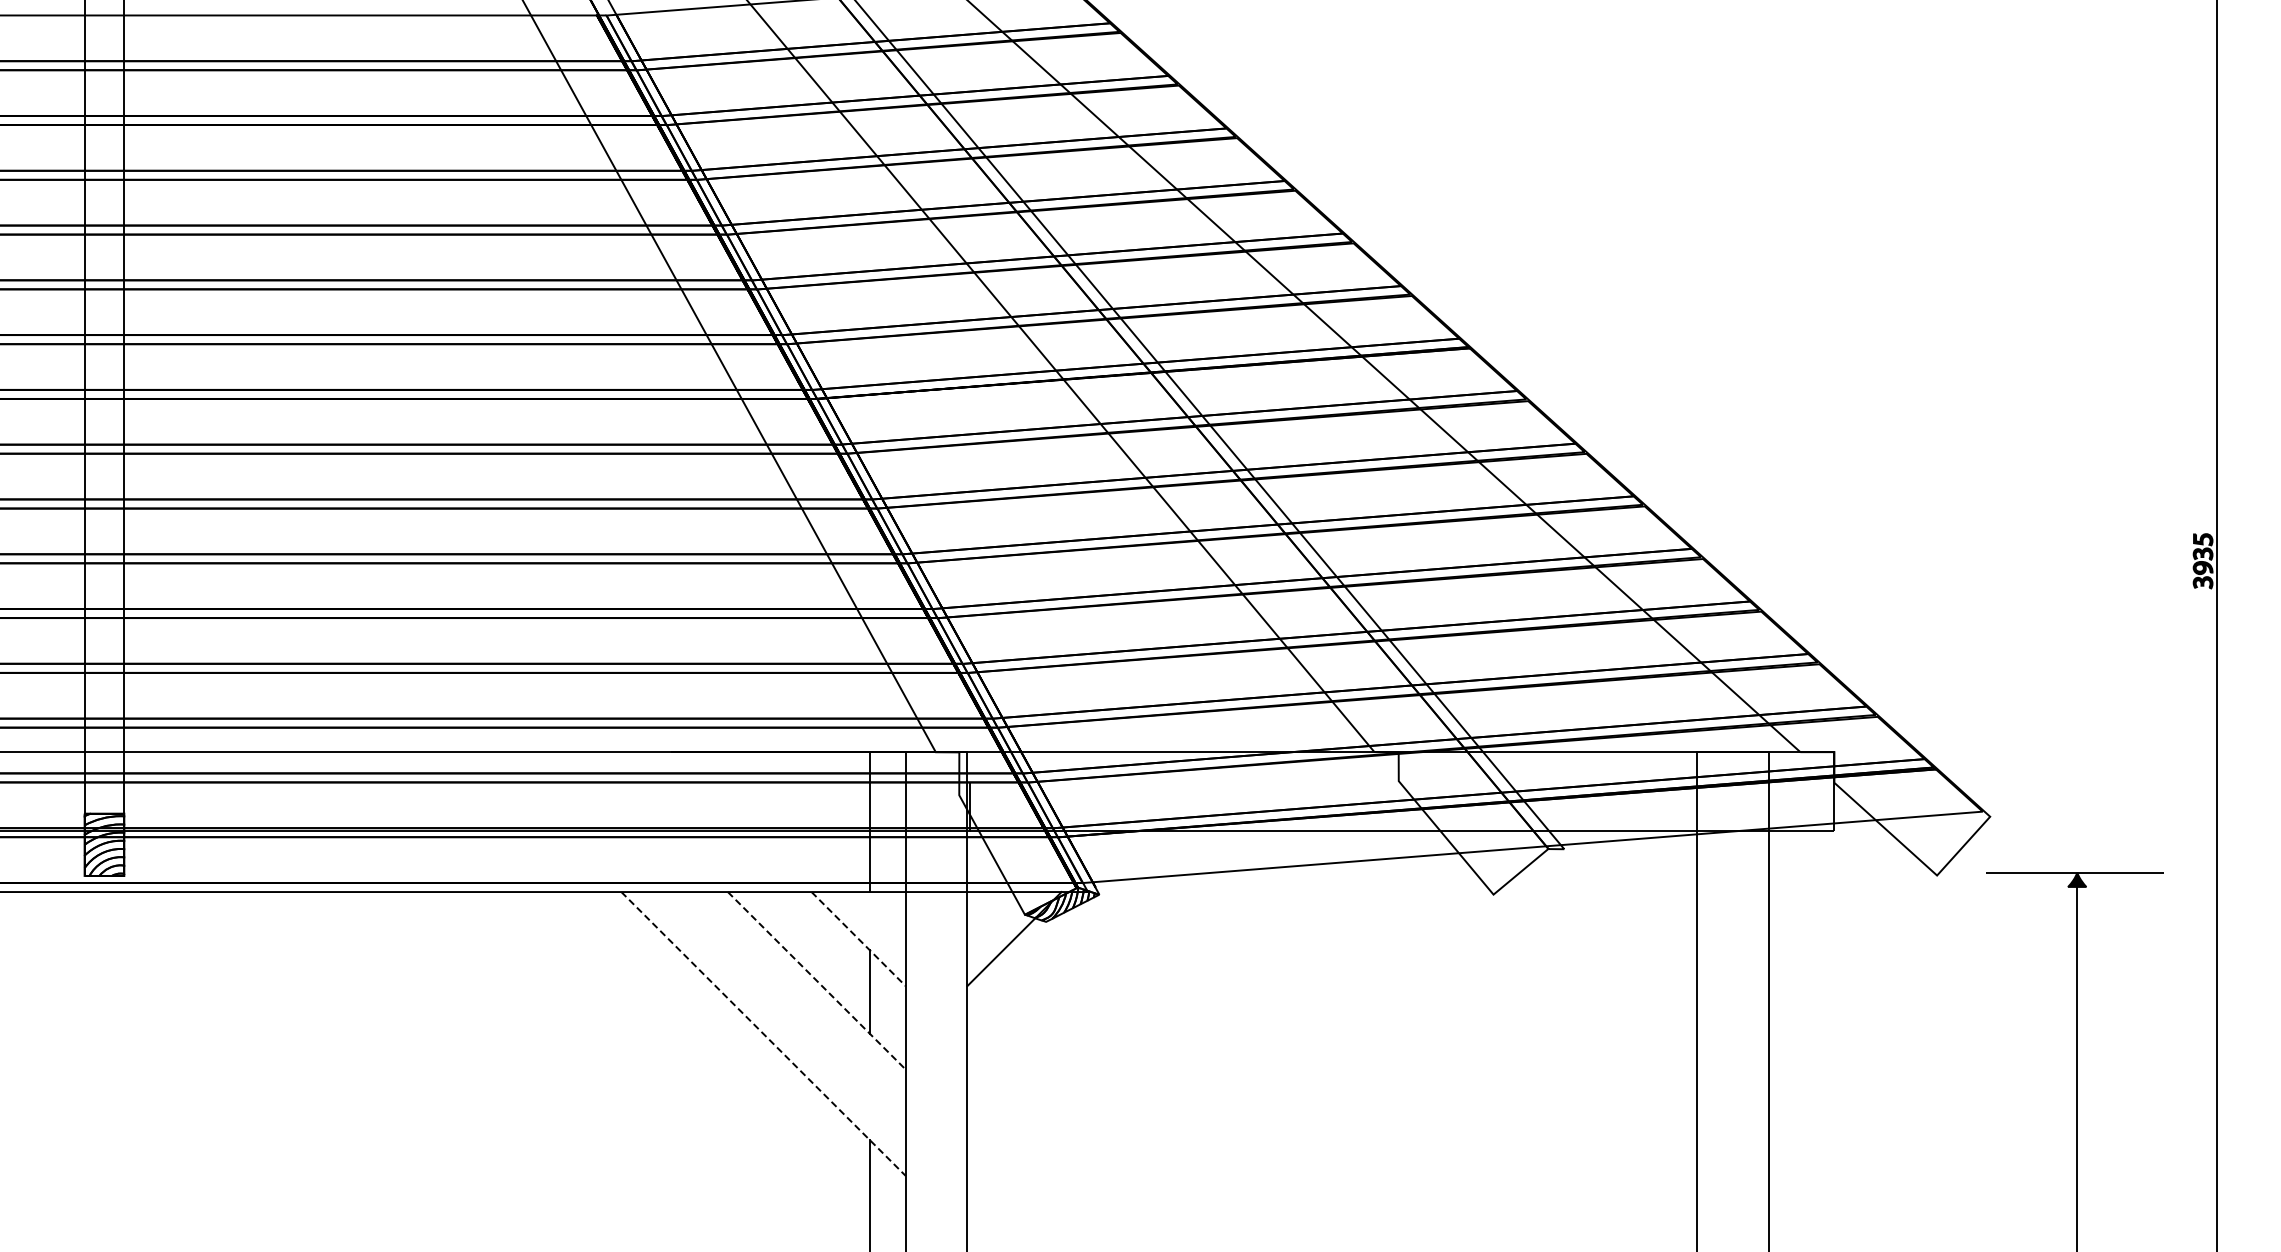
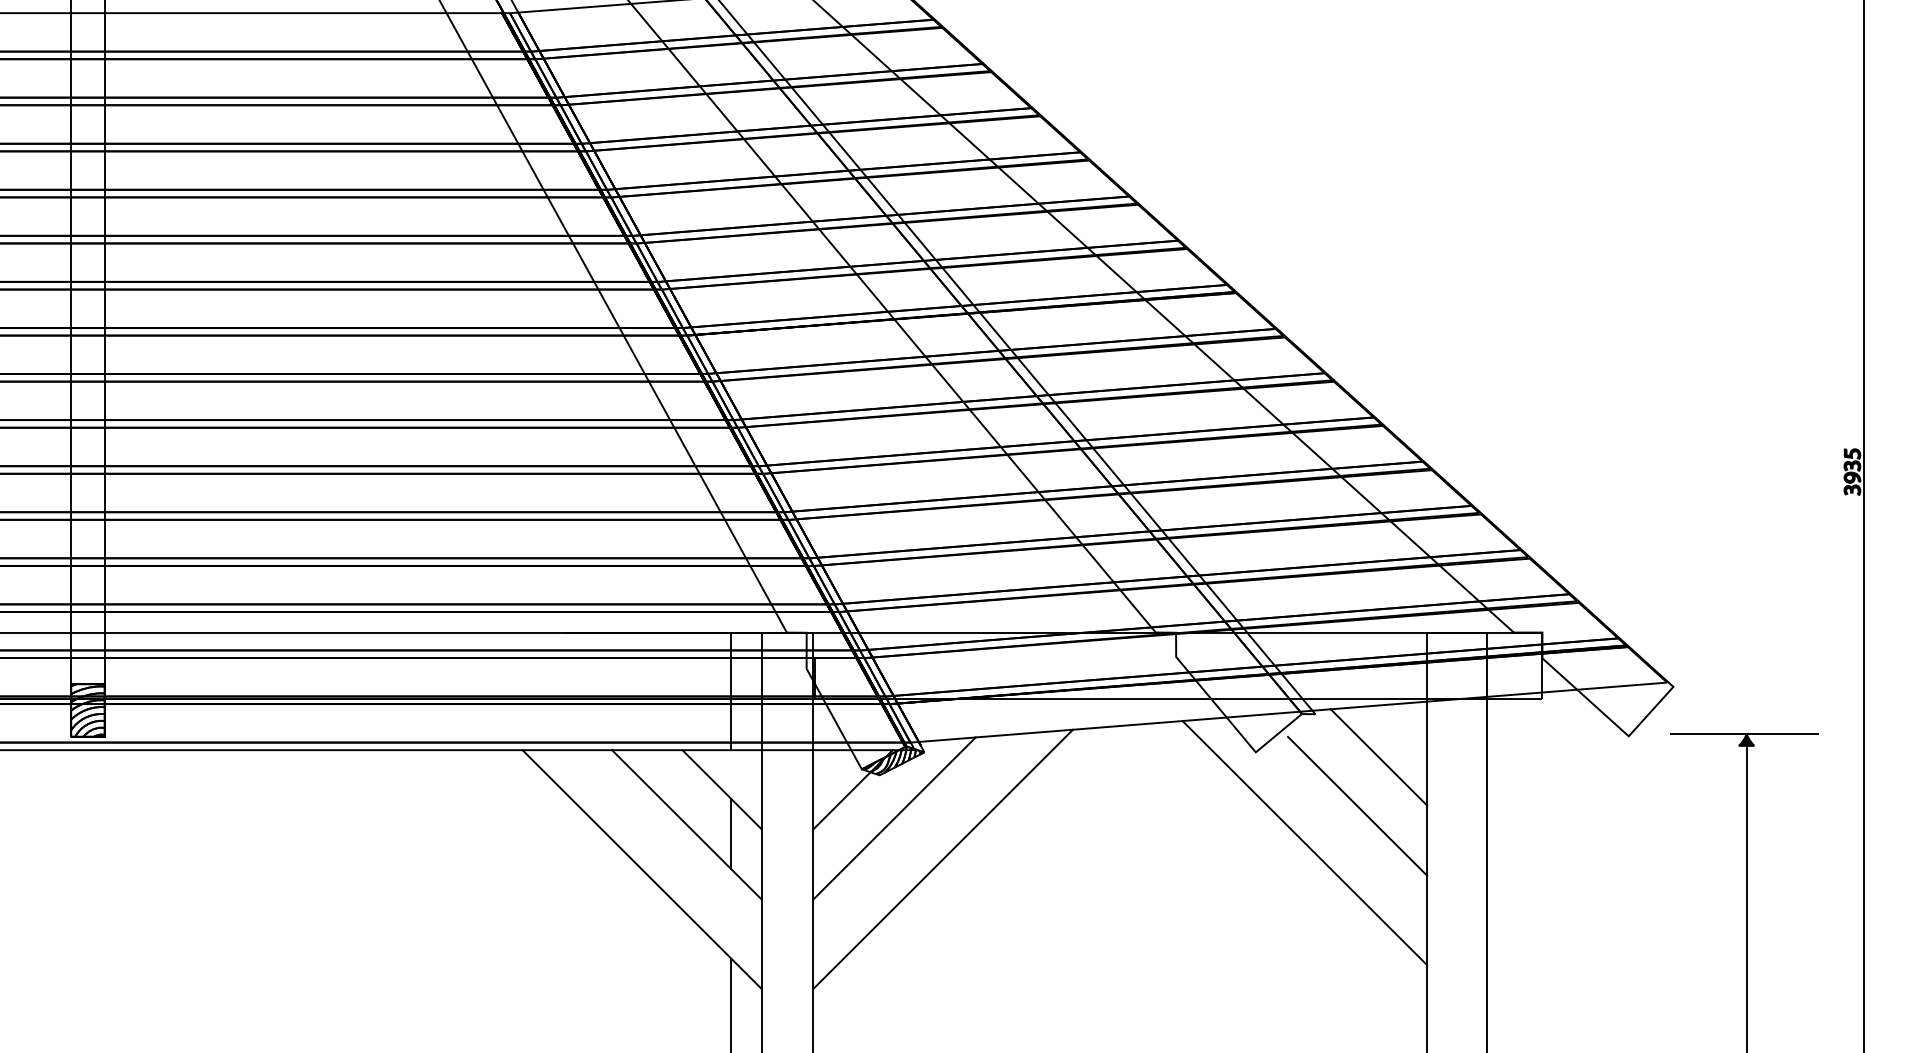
line: (1639, 900) -> (1378, 757), added
line: (858, 939) -> (721, 790), dashed -> solid
line: (1614, 958) -> (1357, 806), added
line: (1063, 972) -> (894, 817), added
line: (816, 980) -> (686, 824), dashed -> solid
line: (1551, 1002) -> (1304, 843), added
line: (1121, 1021) -> (943, 859), added
line: (763, 1033) -> (642, 869), dashed -> solid

